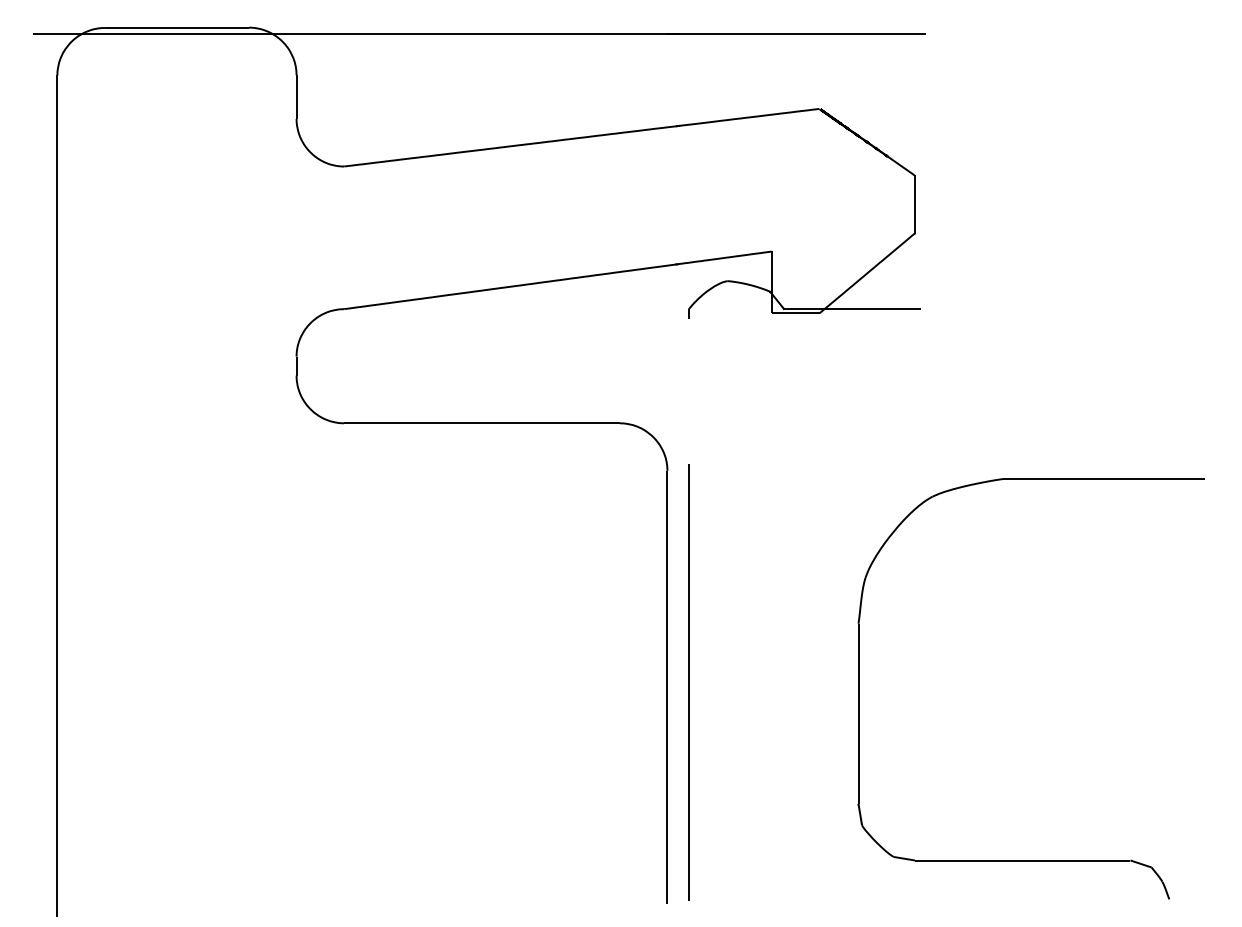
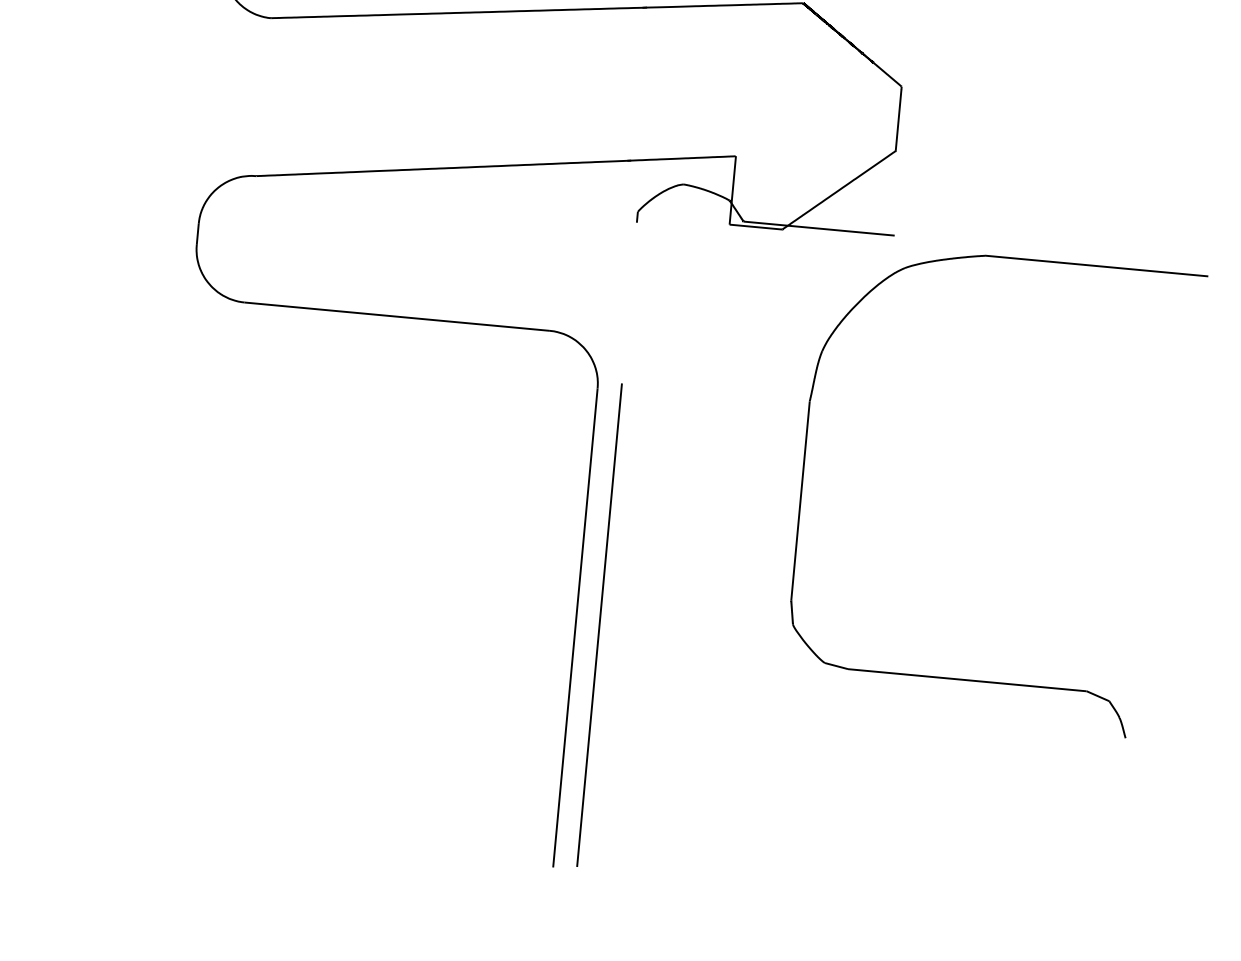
part: (859, 688) -> (804, 473), moved

